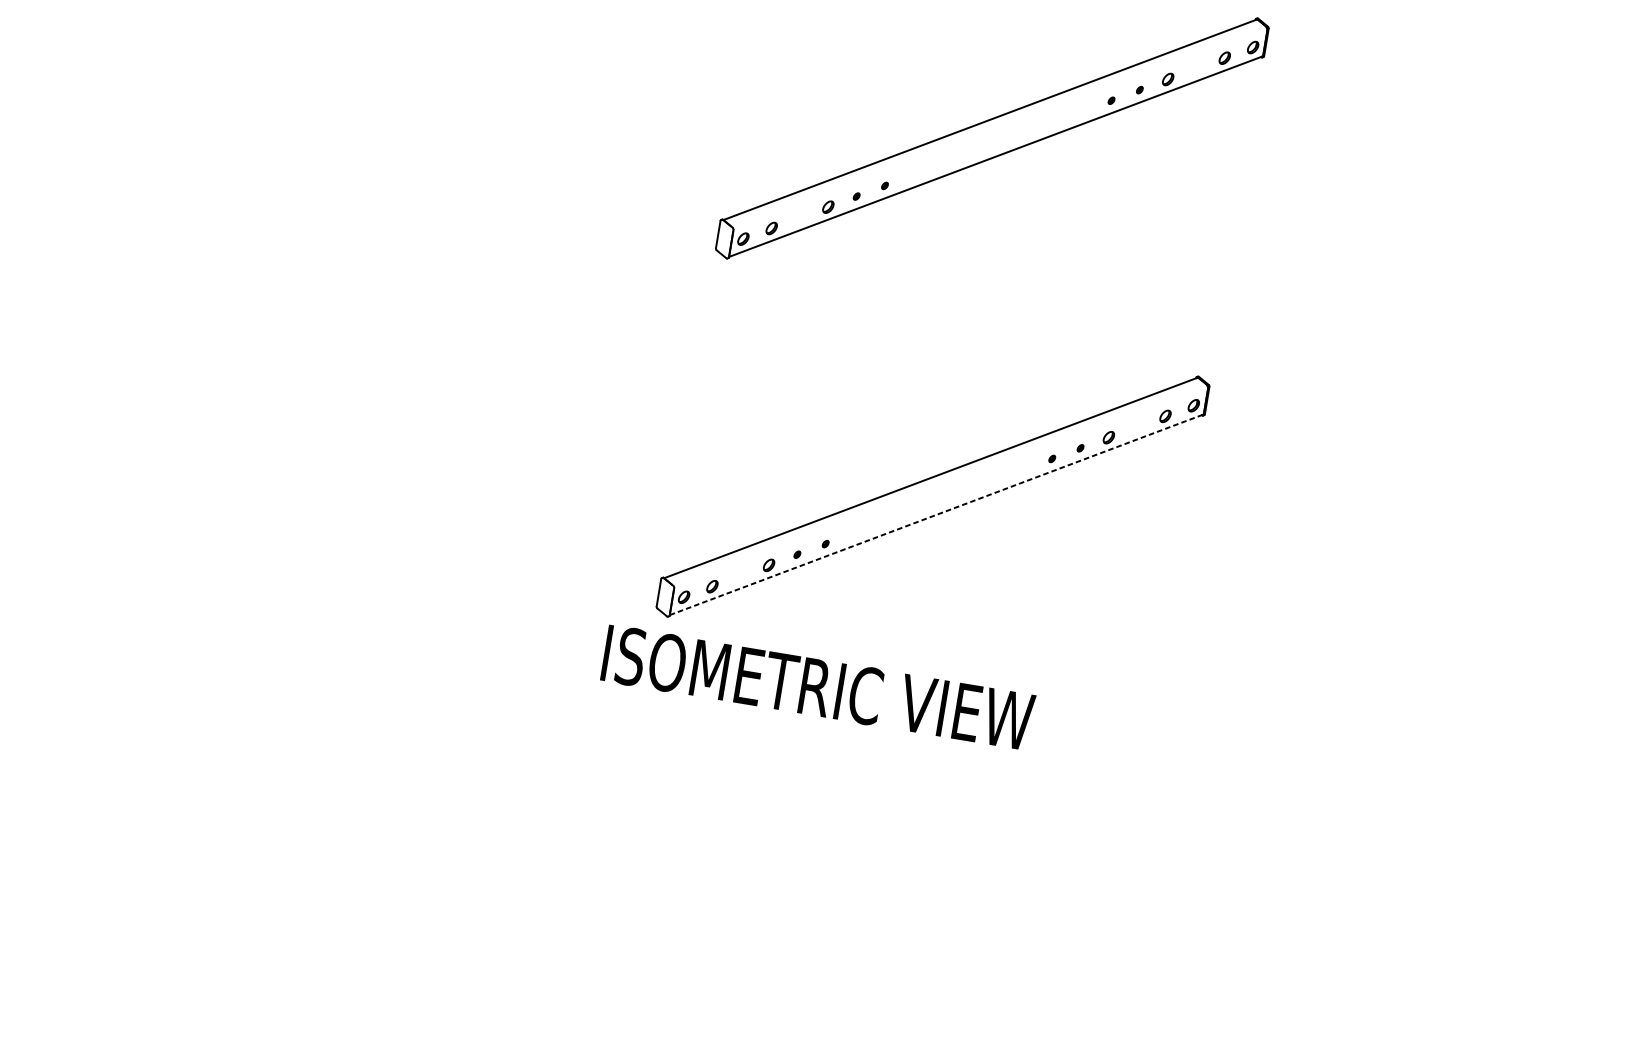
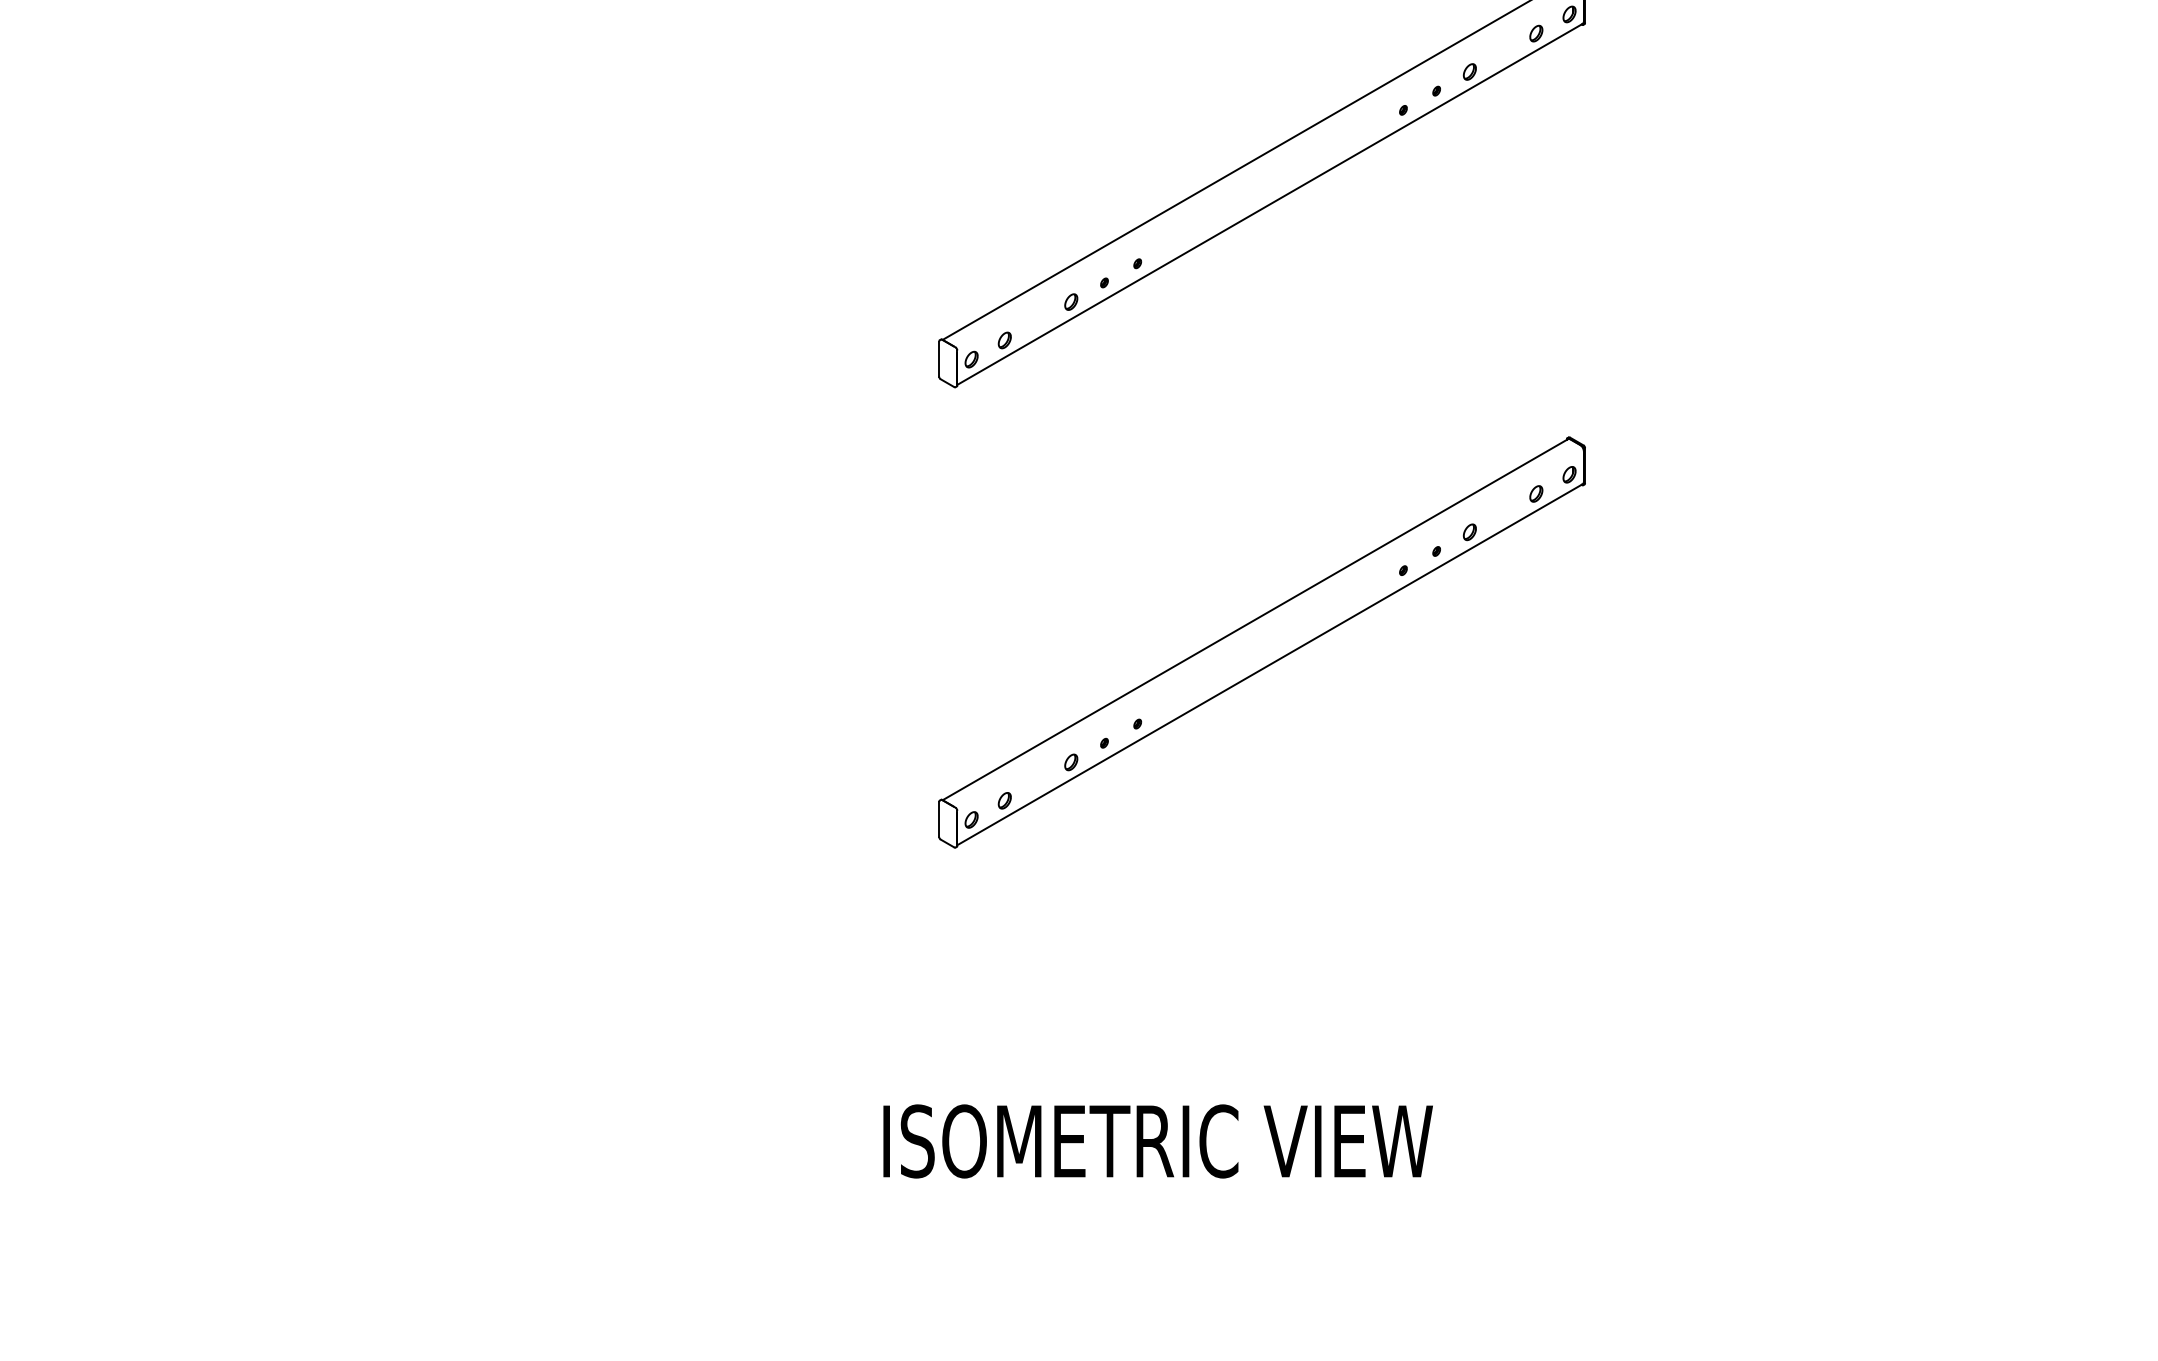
line: (936, 514) -> (1270, 664), dashed -> solid
text: (817, 687) -> (1157, 1141), moved

